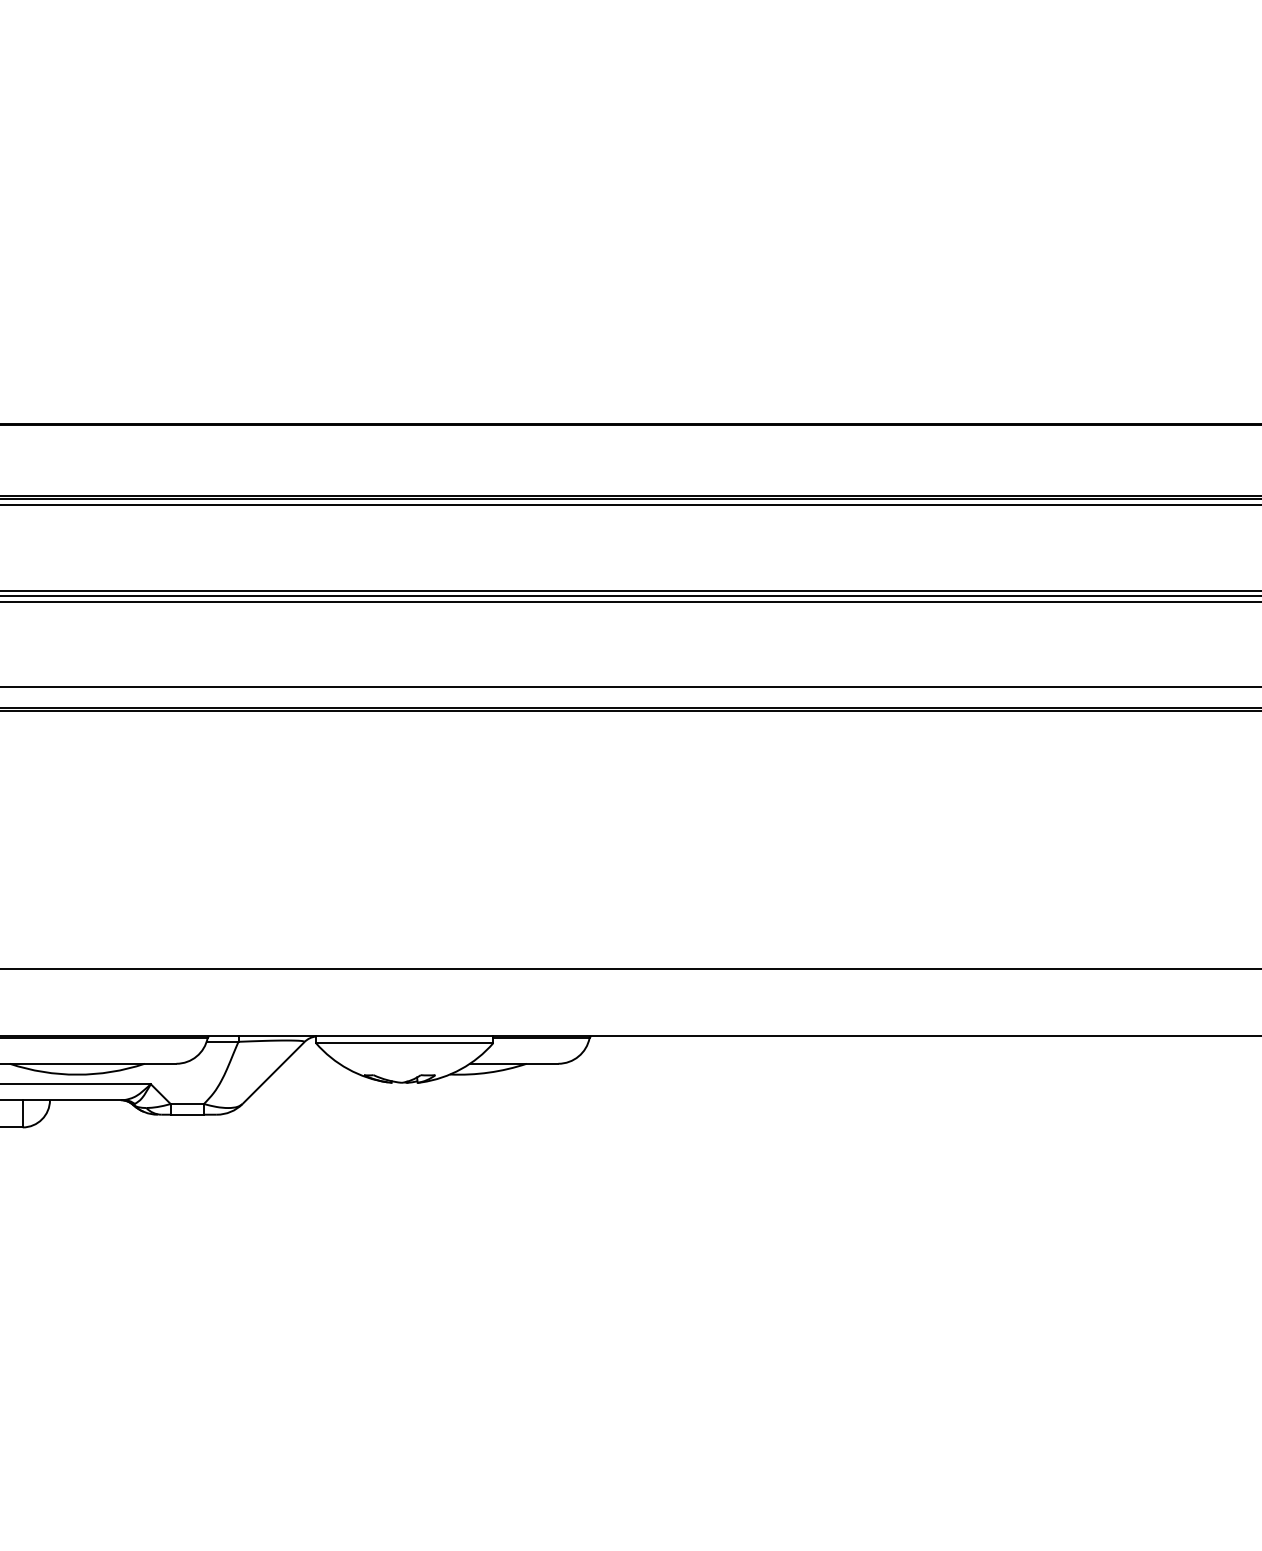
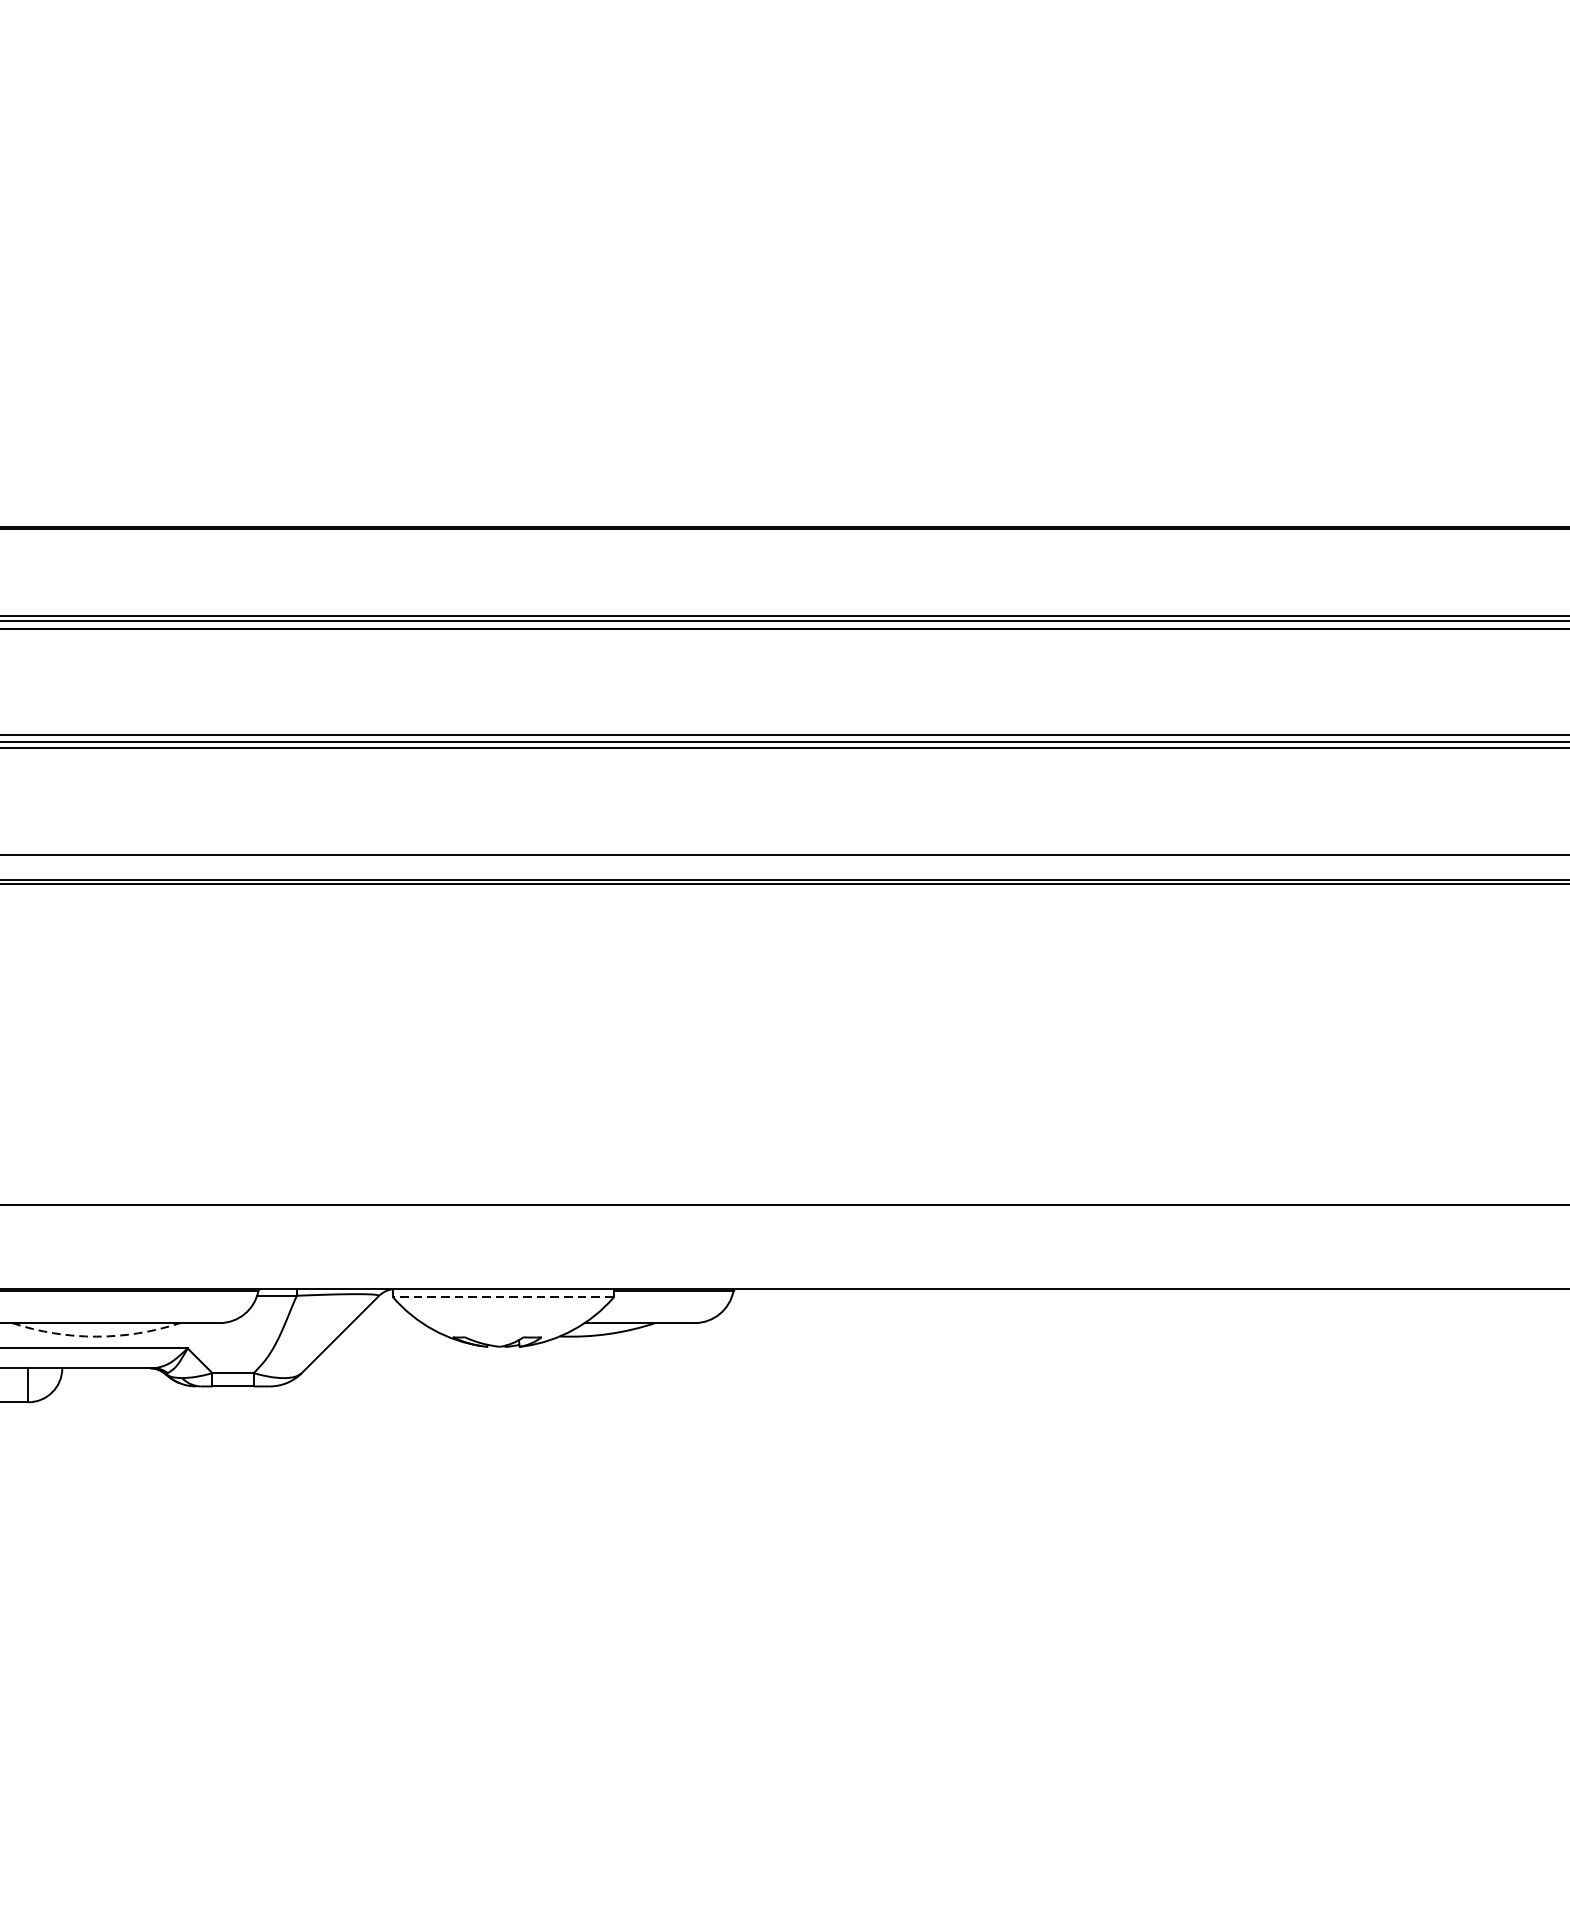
line: (404, 1043) -> (503, 1297), solid -> dashed
arc: (77, 1074) -> (96, 1336), solid -> dashed

